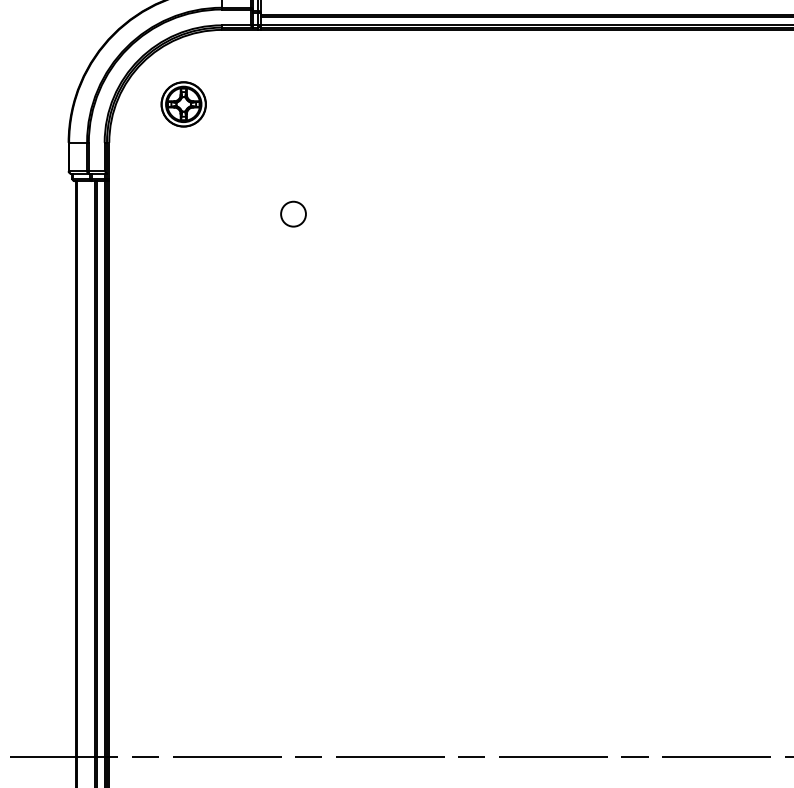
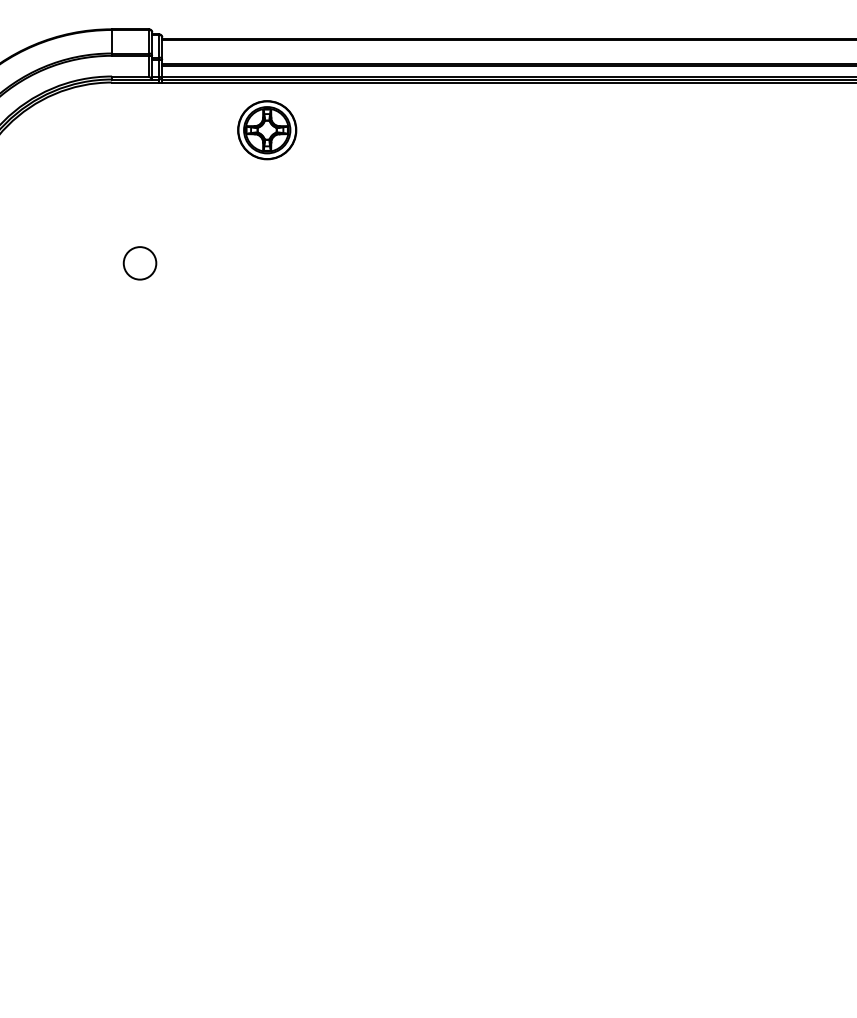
part: (183, 104) -> (266, 130), moved
circle: (293, 213) -> (140, 262), moved

